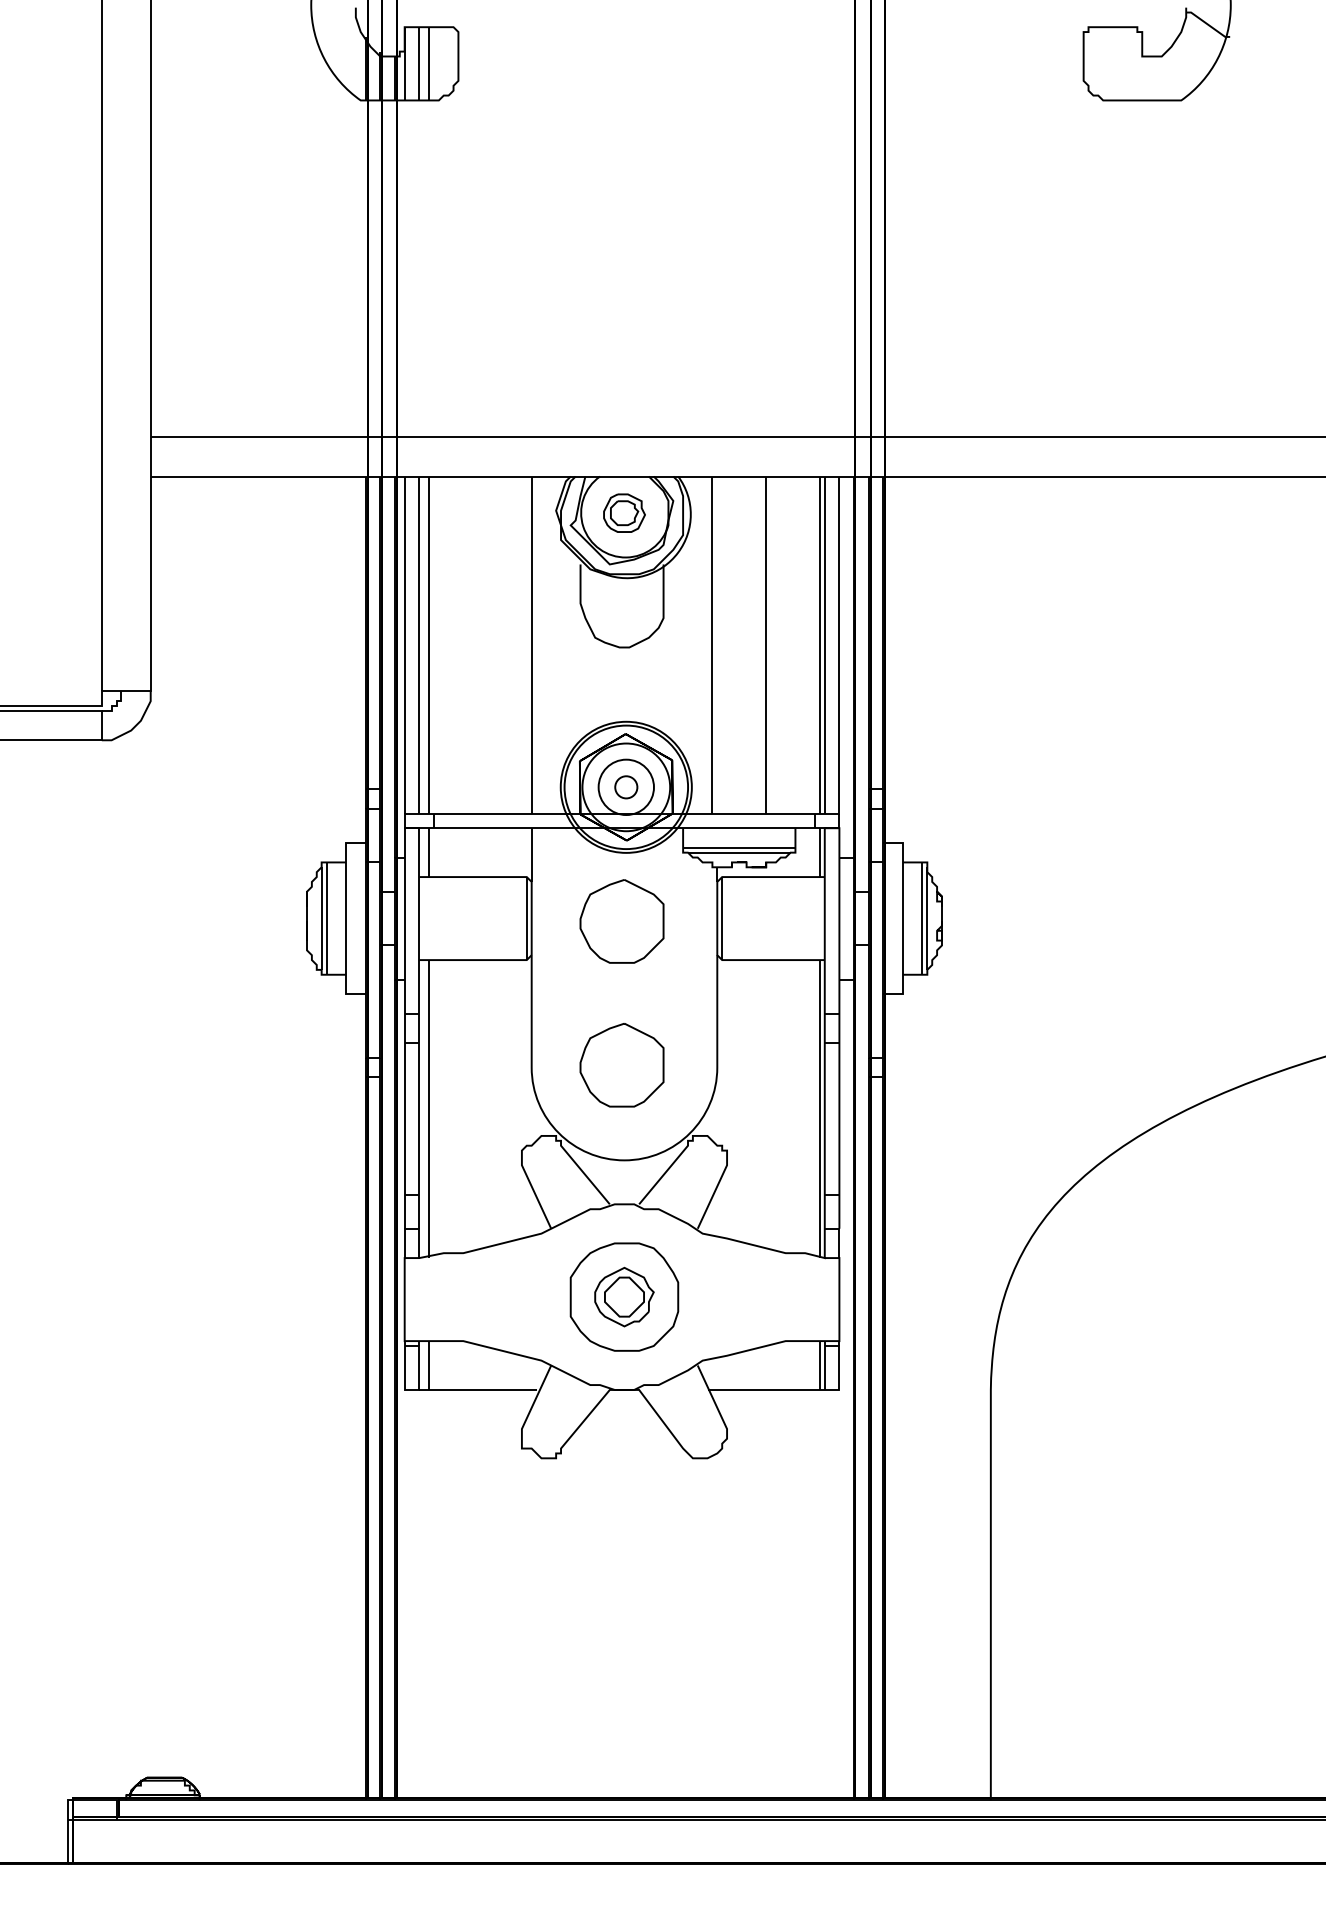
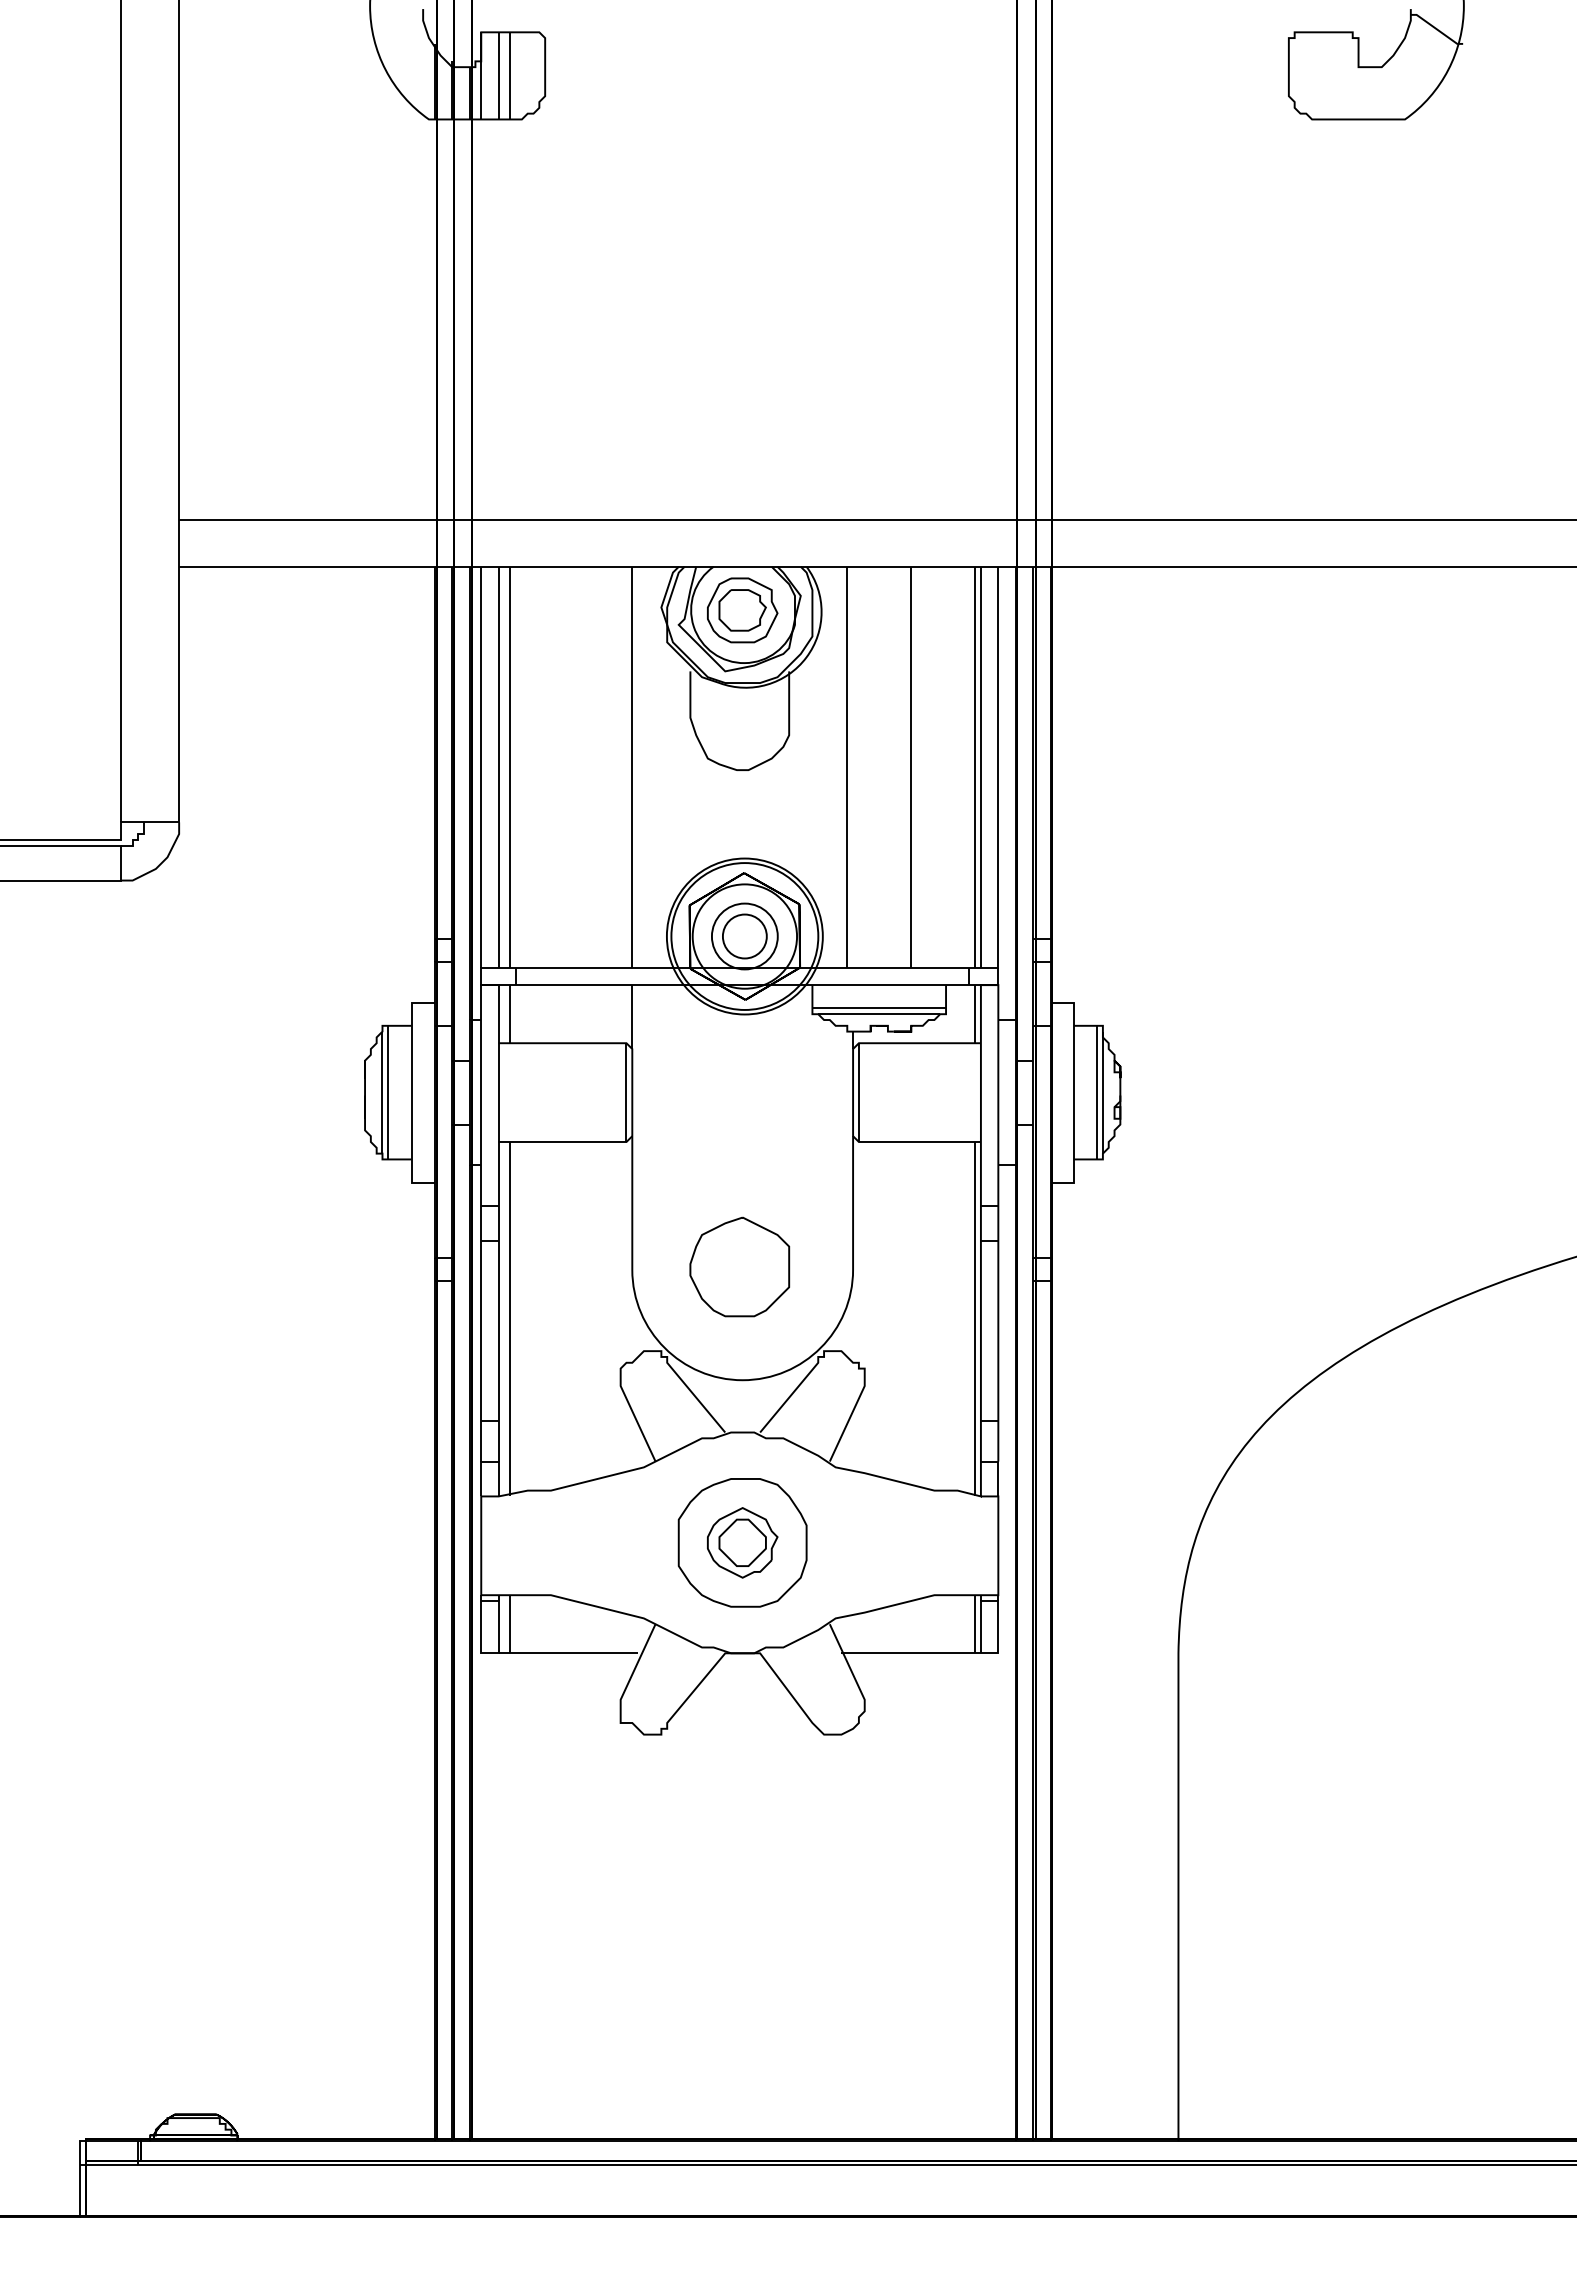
part: (624, 513) -> (742, 610), size x1.43
circle: (626, 787) -> (744, 936), size x1.67
part: (621, 921) -> (739, 1095), removed

